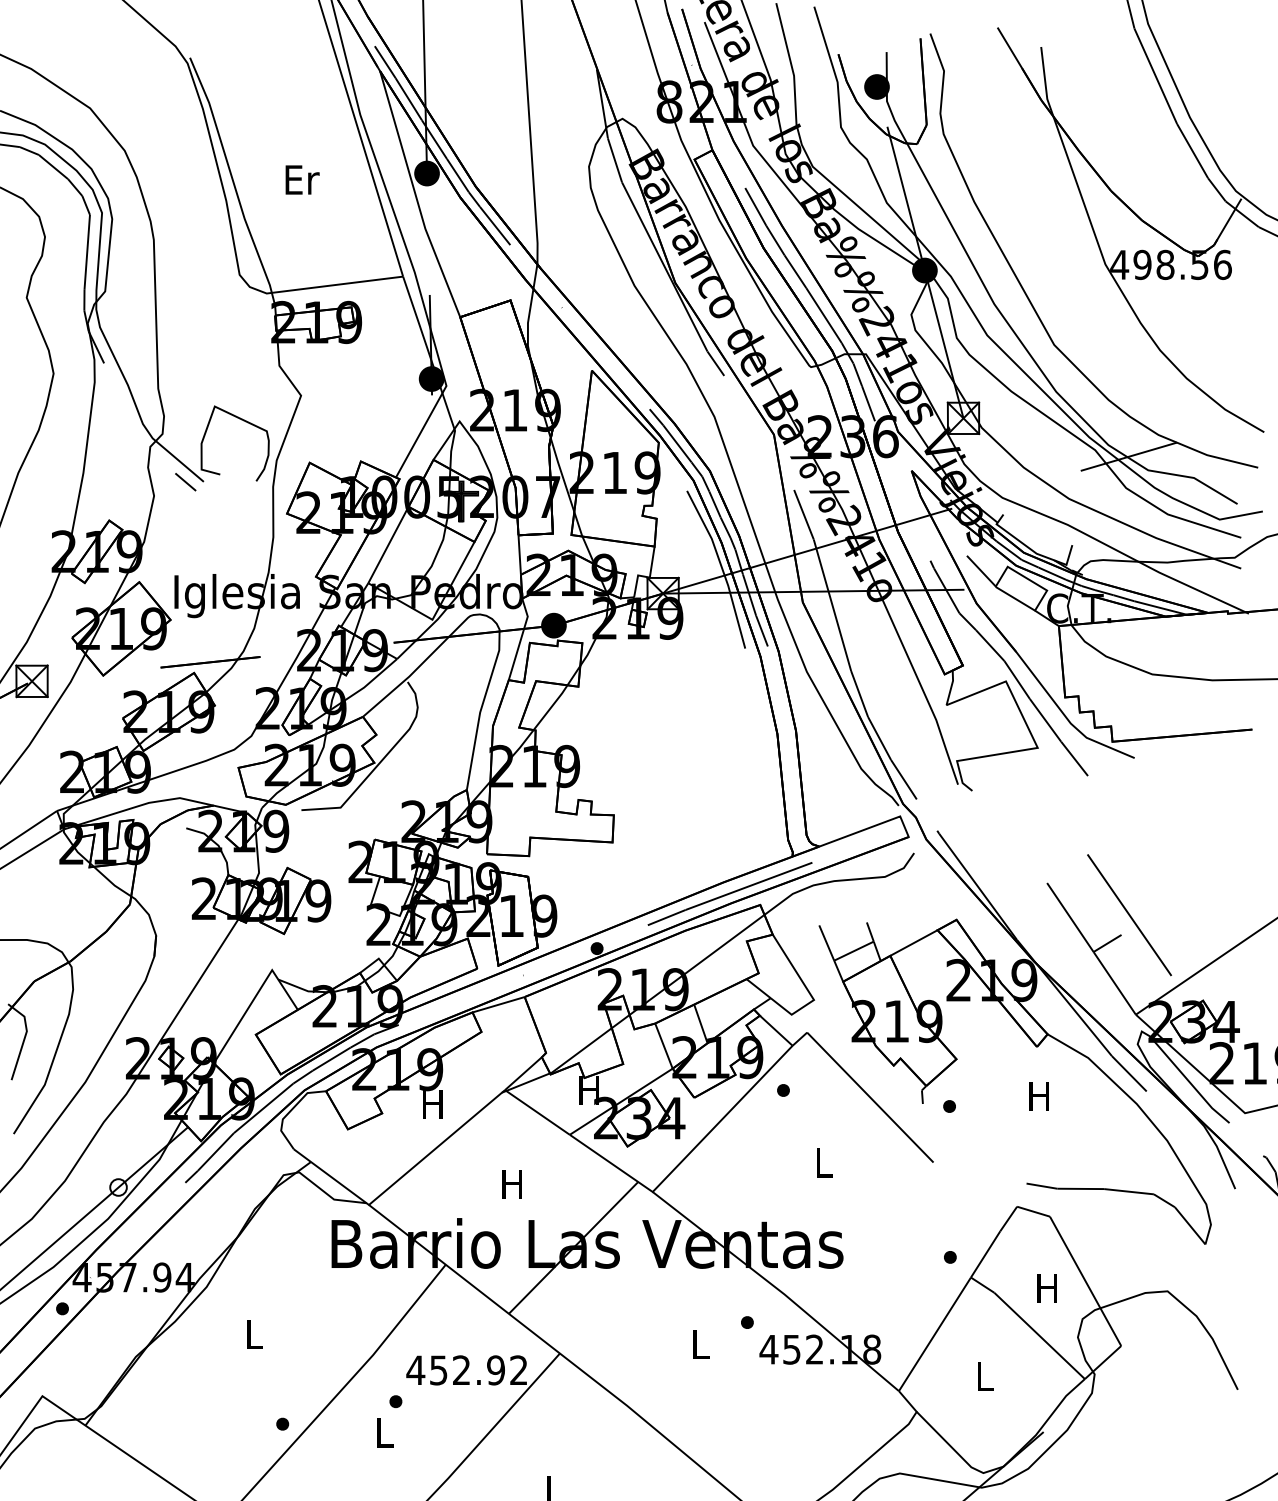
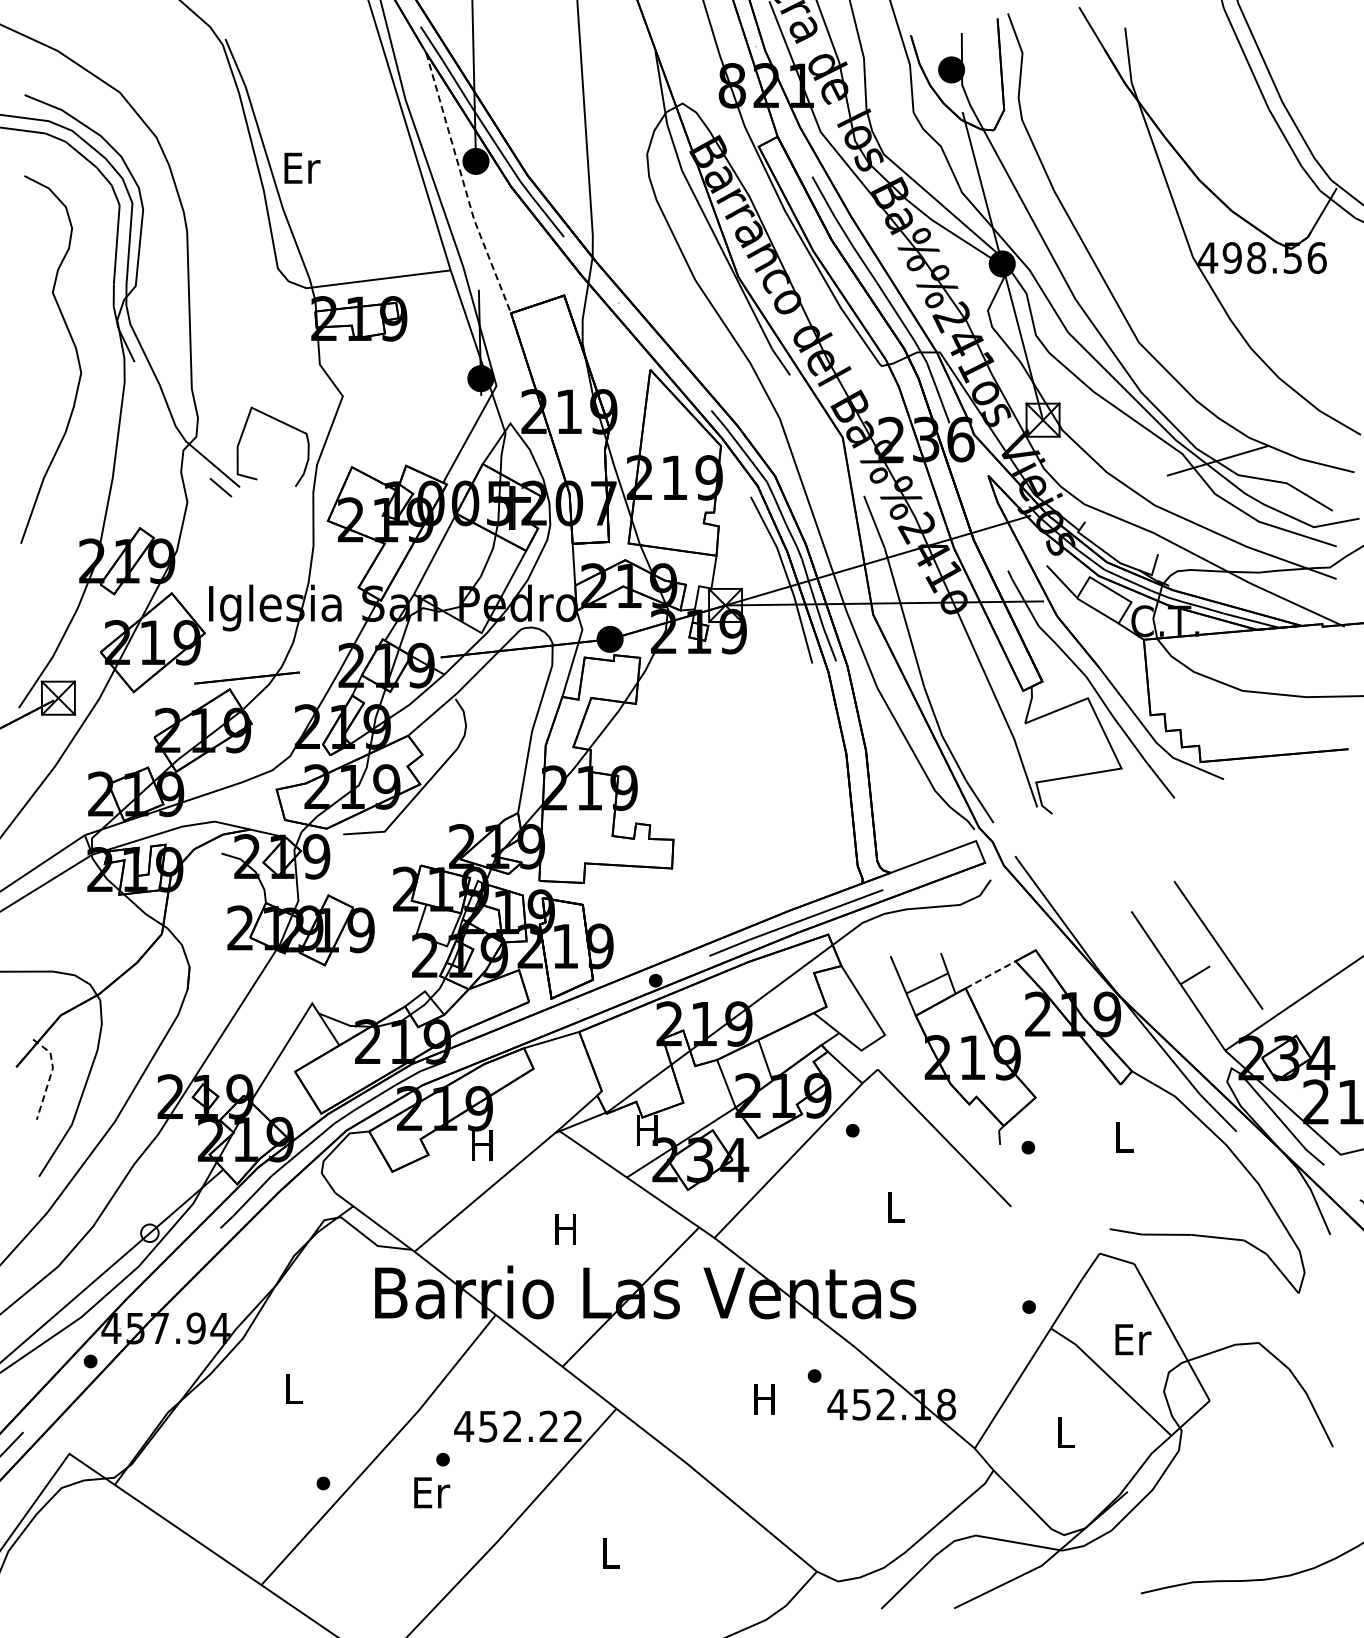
text: (302, 179) -> (302, 167), moved
line: (416, 196) -> (464, 185), solid -> dashed
line: (914, 942) -> (991, 974), solid -> dashed
line: (24, 1038) -> (50, 1075), solid -> dashed
text: (1039, 1096) -> (1123, 1137), H -> L
text: (1049, 1288) -> (1133, 1339), H -> Er
text: (699, 1344) -> (764, 1399), L -> H
text: (495, 1370) -> (548, 1426), 452.92 -> 452.22
text: (385, 1432) -> (432, 1492), L -> Er

